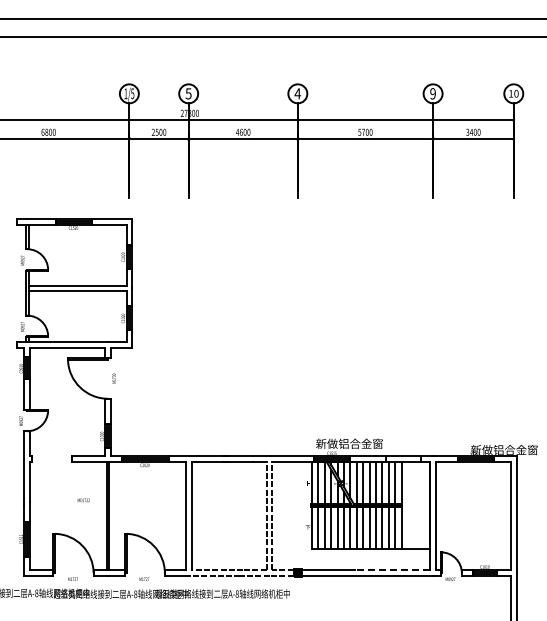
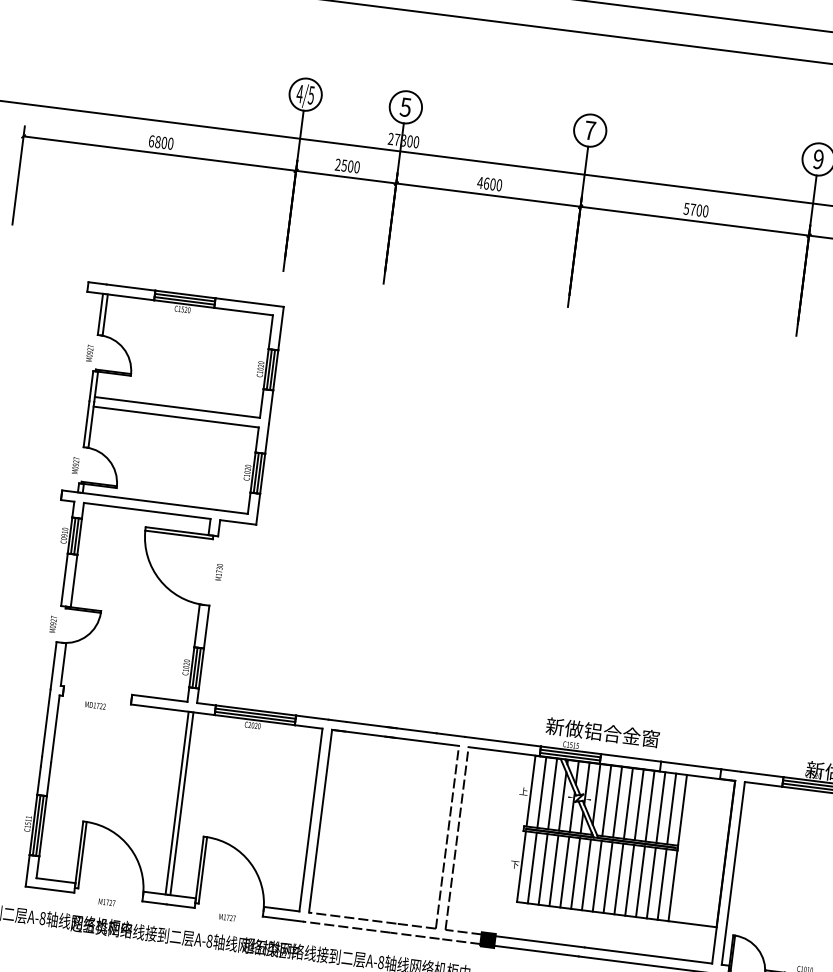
text: (125, 93) -> (299, 93), 1/5 -> 4/5
text: (297, 93) -> (589, 129), 4 -> 7
text: (83, 500) -> (94, 705), moved
line: (392, 570) -> (648, 955), dashed -> solid

